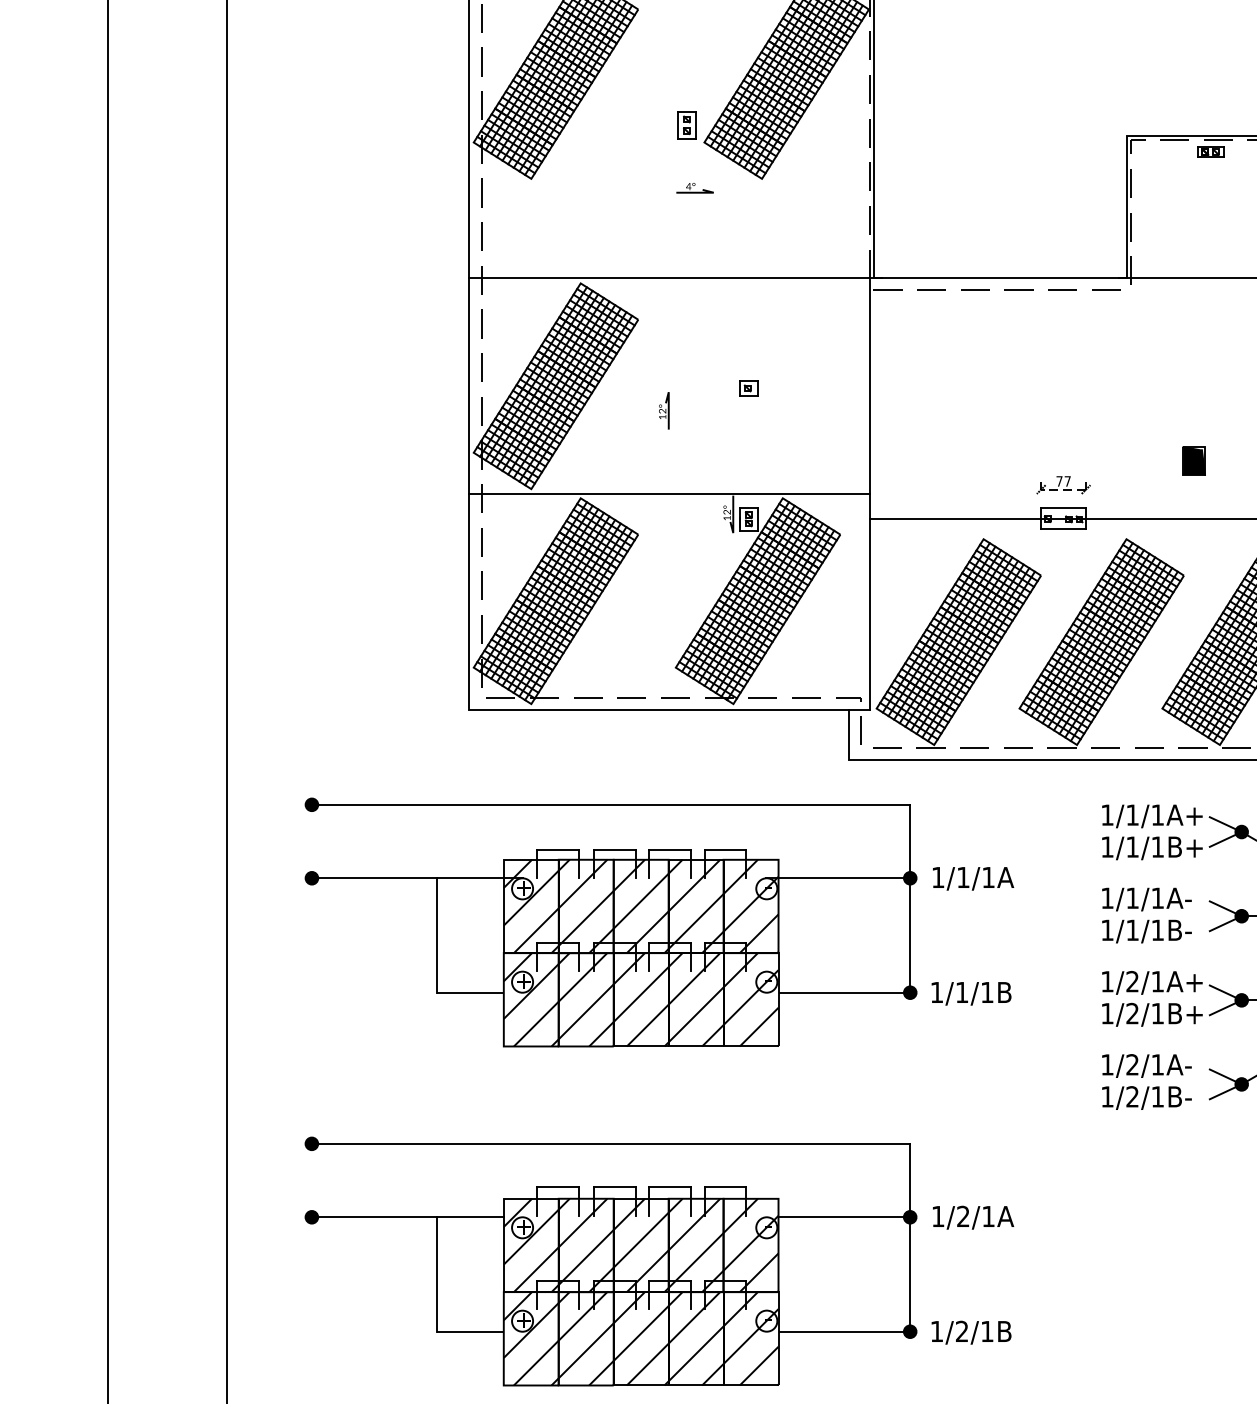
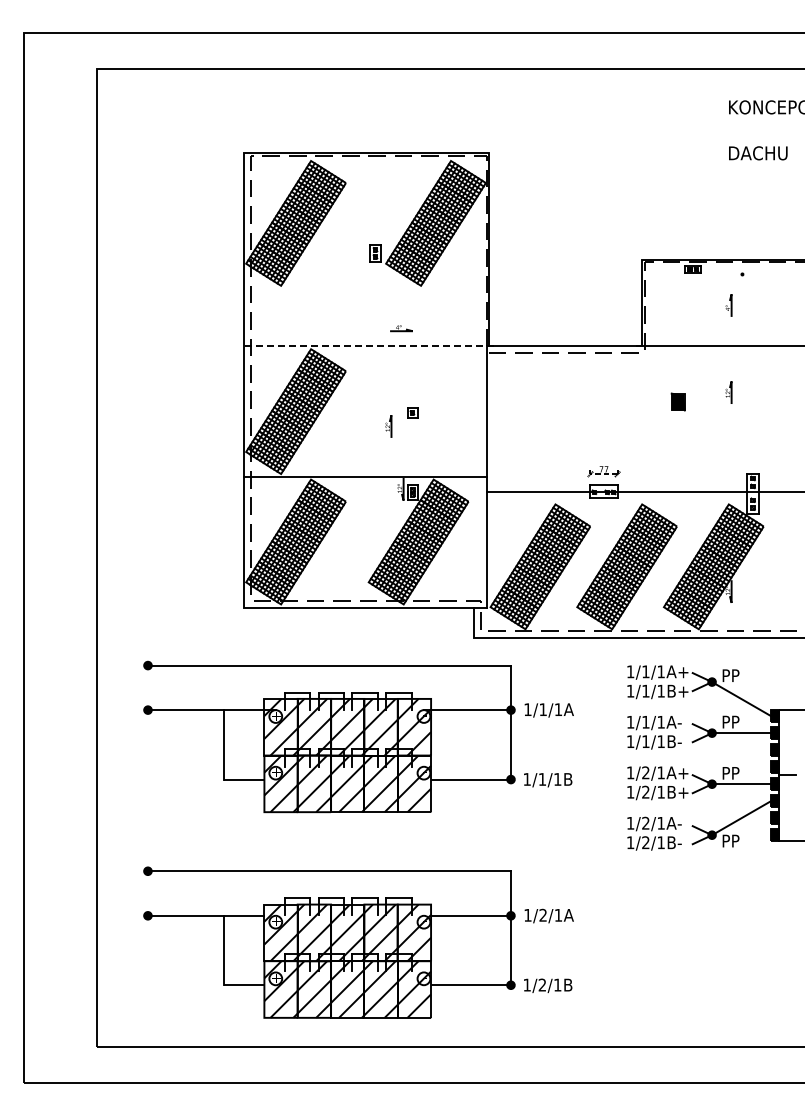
part: (695, 188) -> (401, 328), moved
line: (675, 277) -> (368, 345), solid -> dashed
part: (663, 410) -> (388, 426), moved
part: (1192, 460) -> (677, 401), moved

